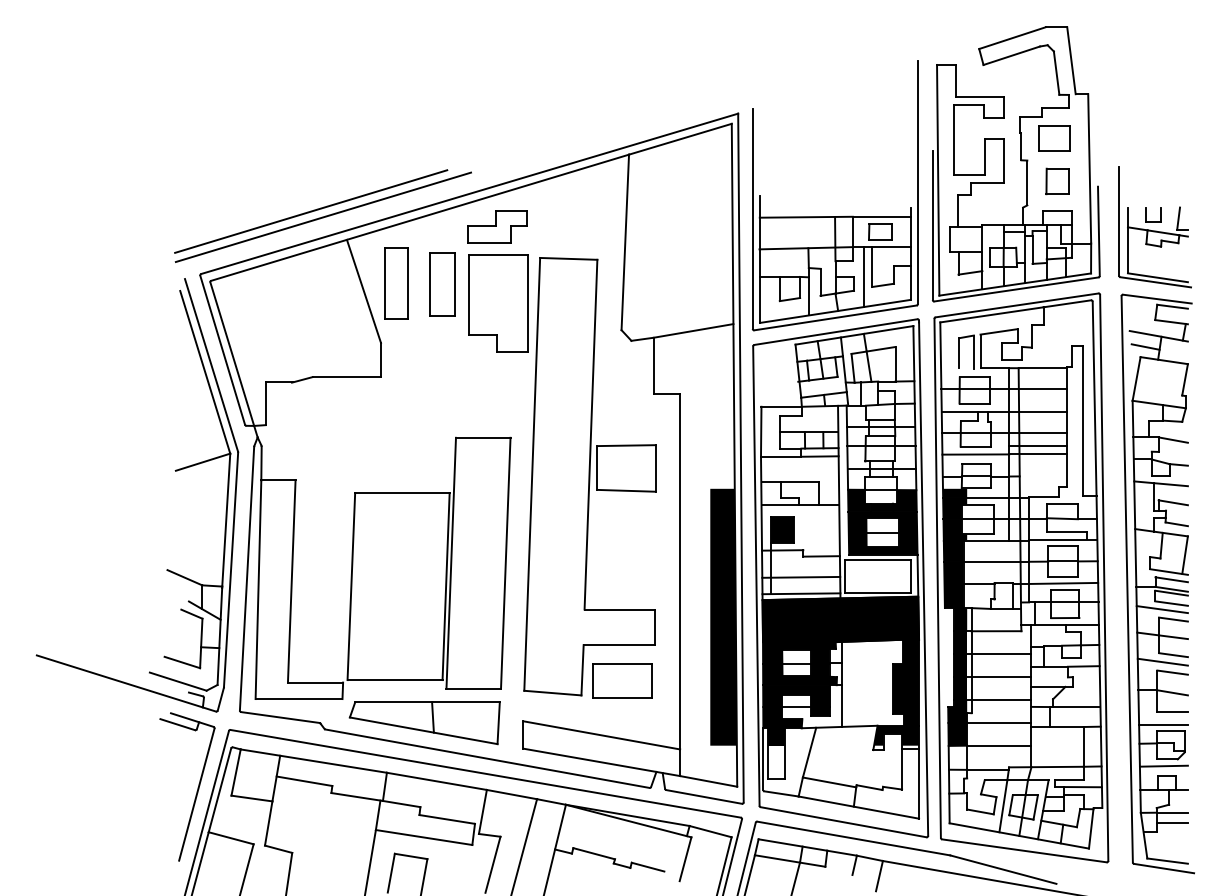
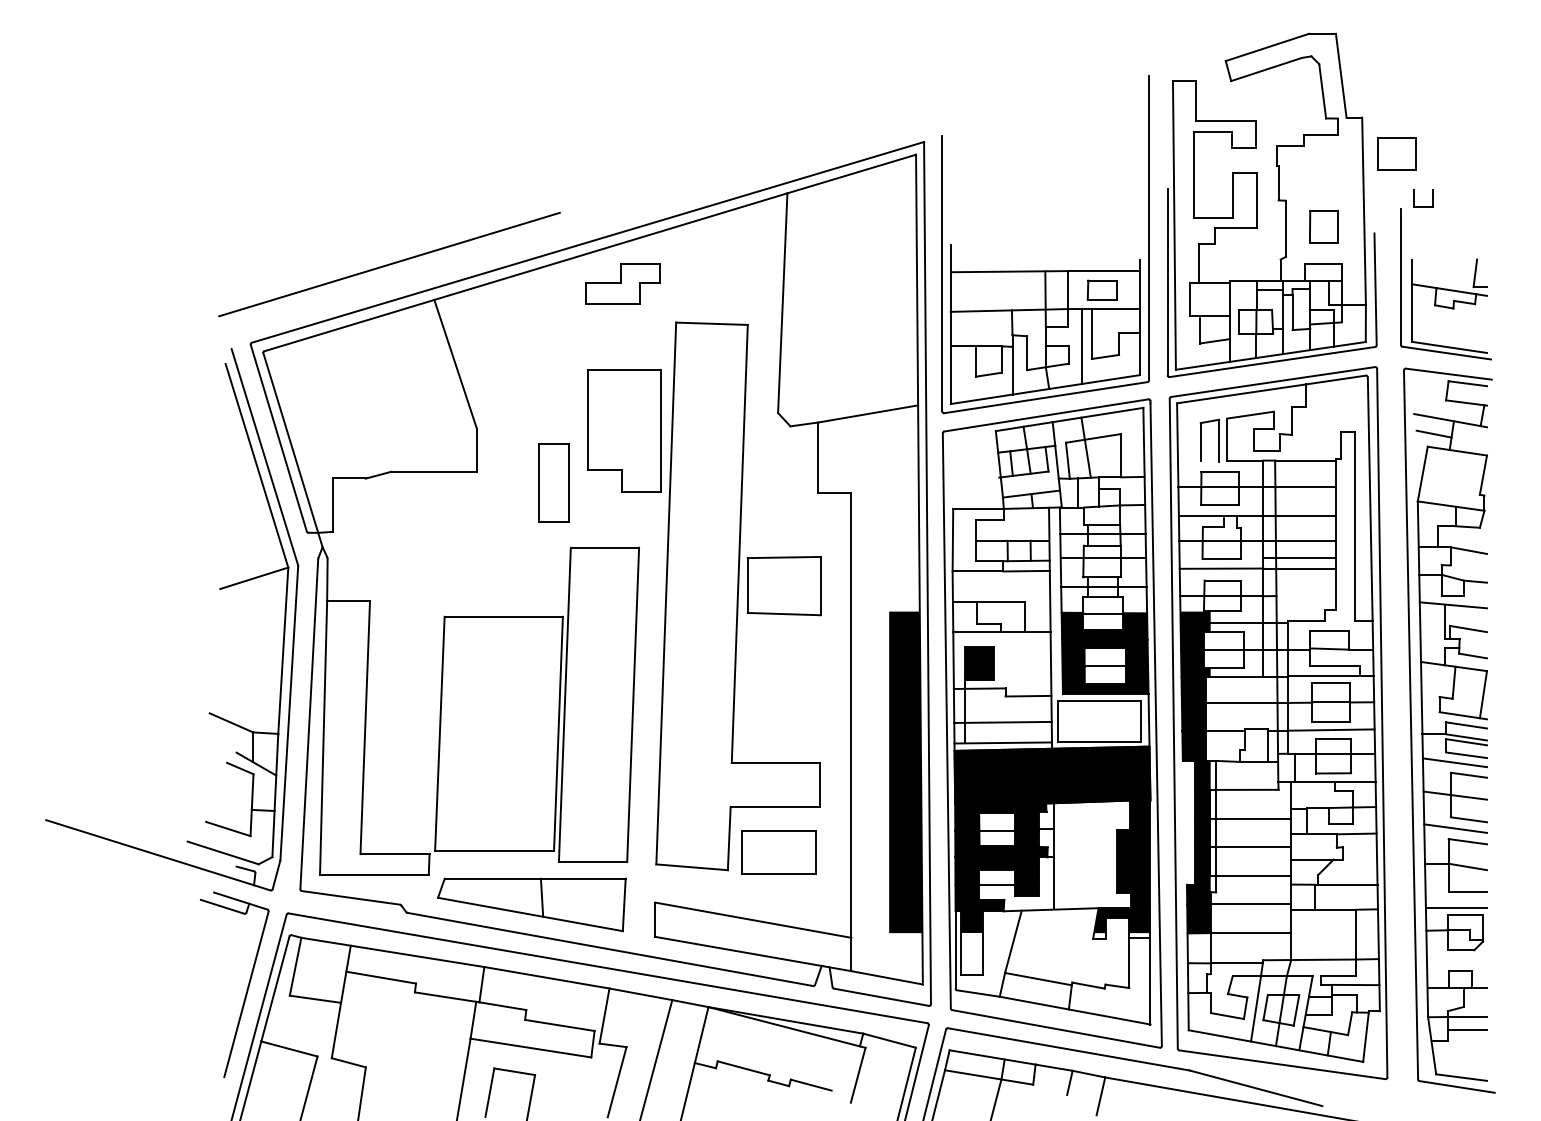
part: (1054, 138) -> (1396, 153), moved
line: (323, 217) -> (404, 271), removed
part: (1153, 221) -> (1423, 206), moved
part: (396, 283) -> (496, 354), removed
part: (442, 284) -> (553, 482), moved
part: (498, 303) -> (624, 430), moved
line: (1163, 765) -> (1456, 958), removed

